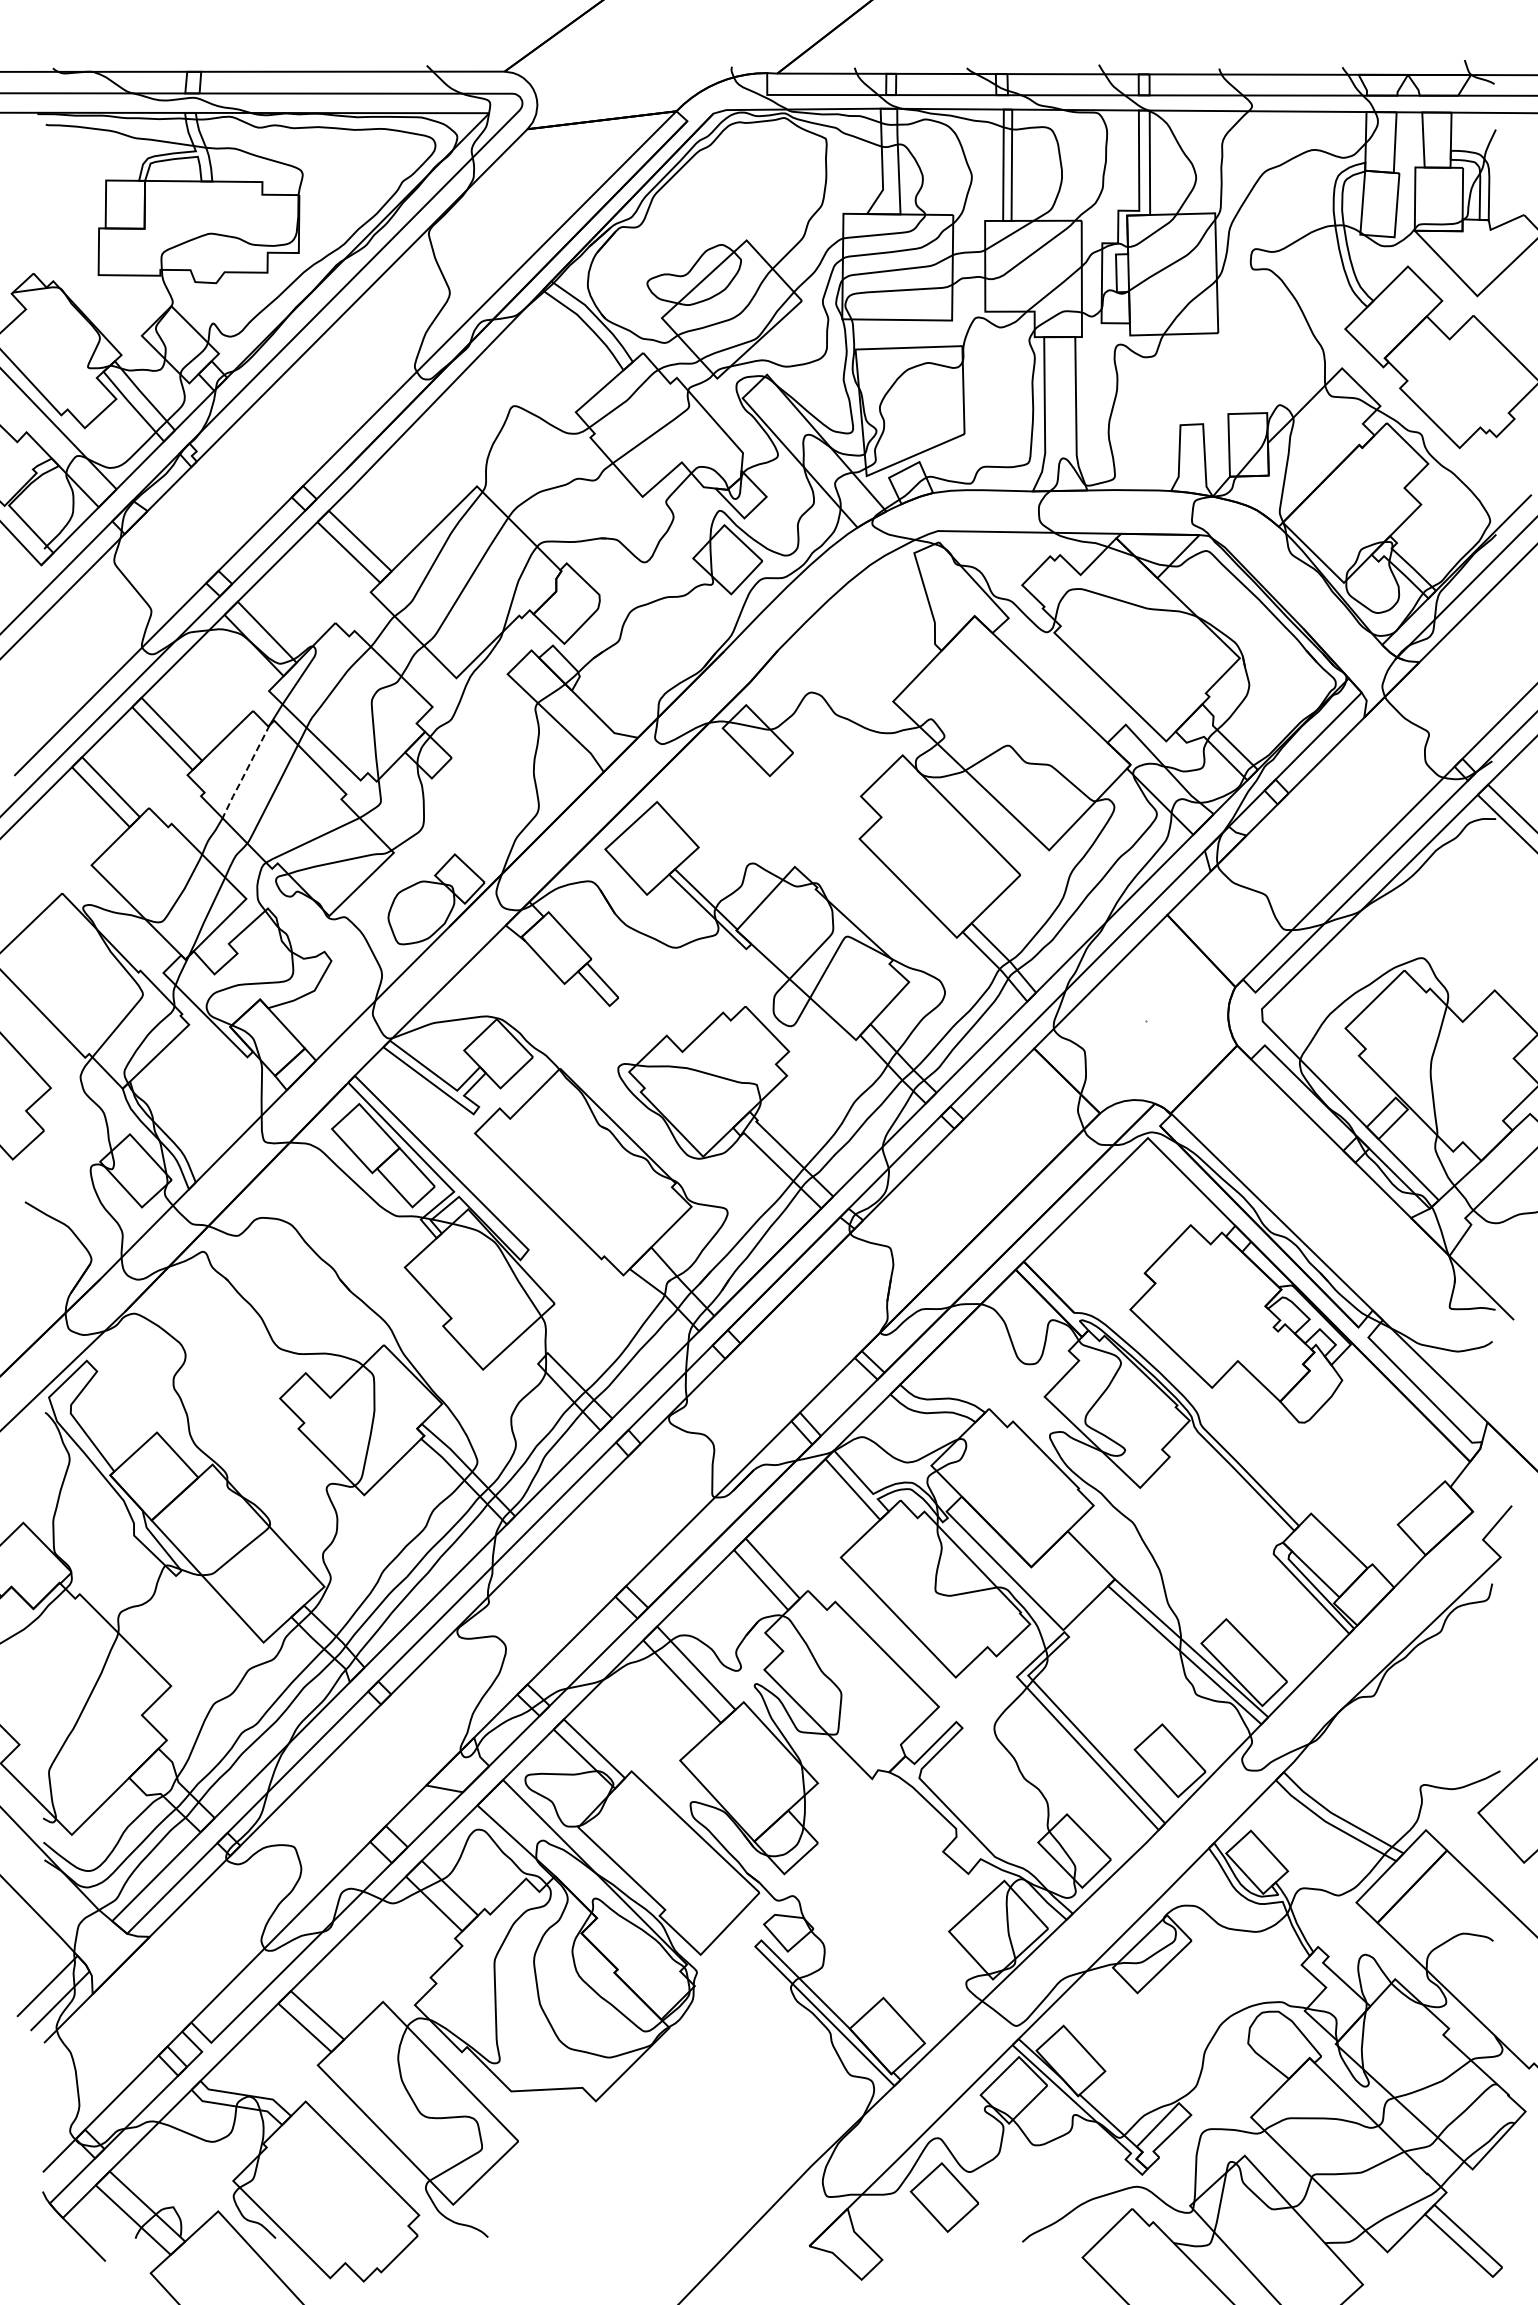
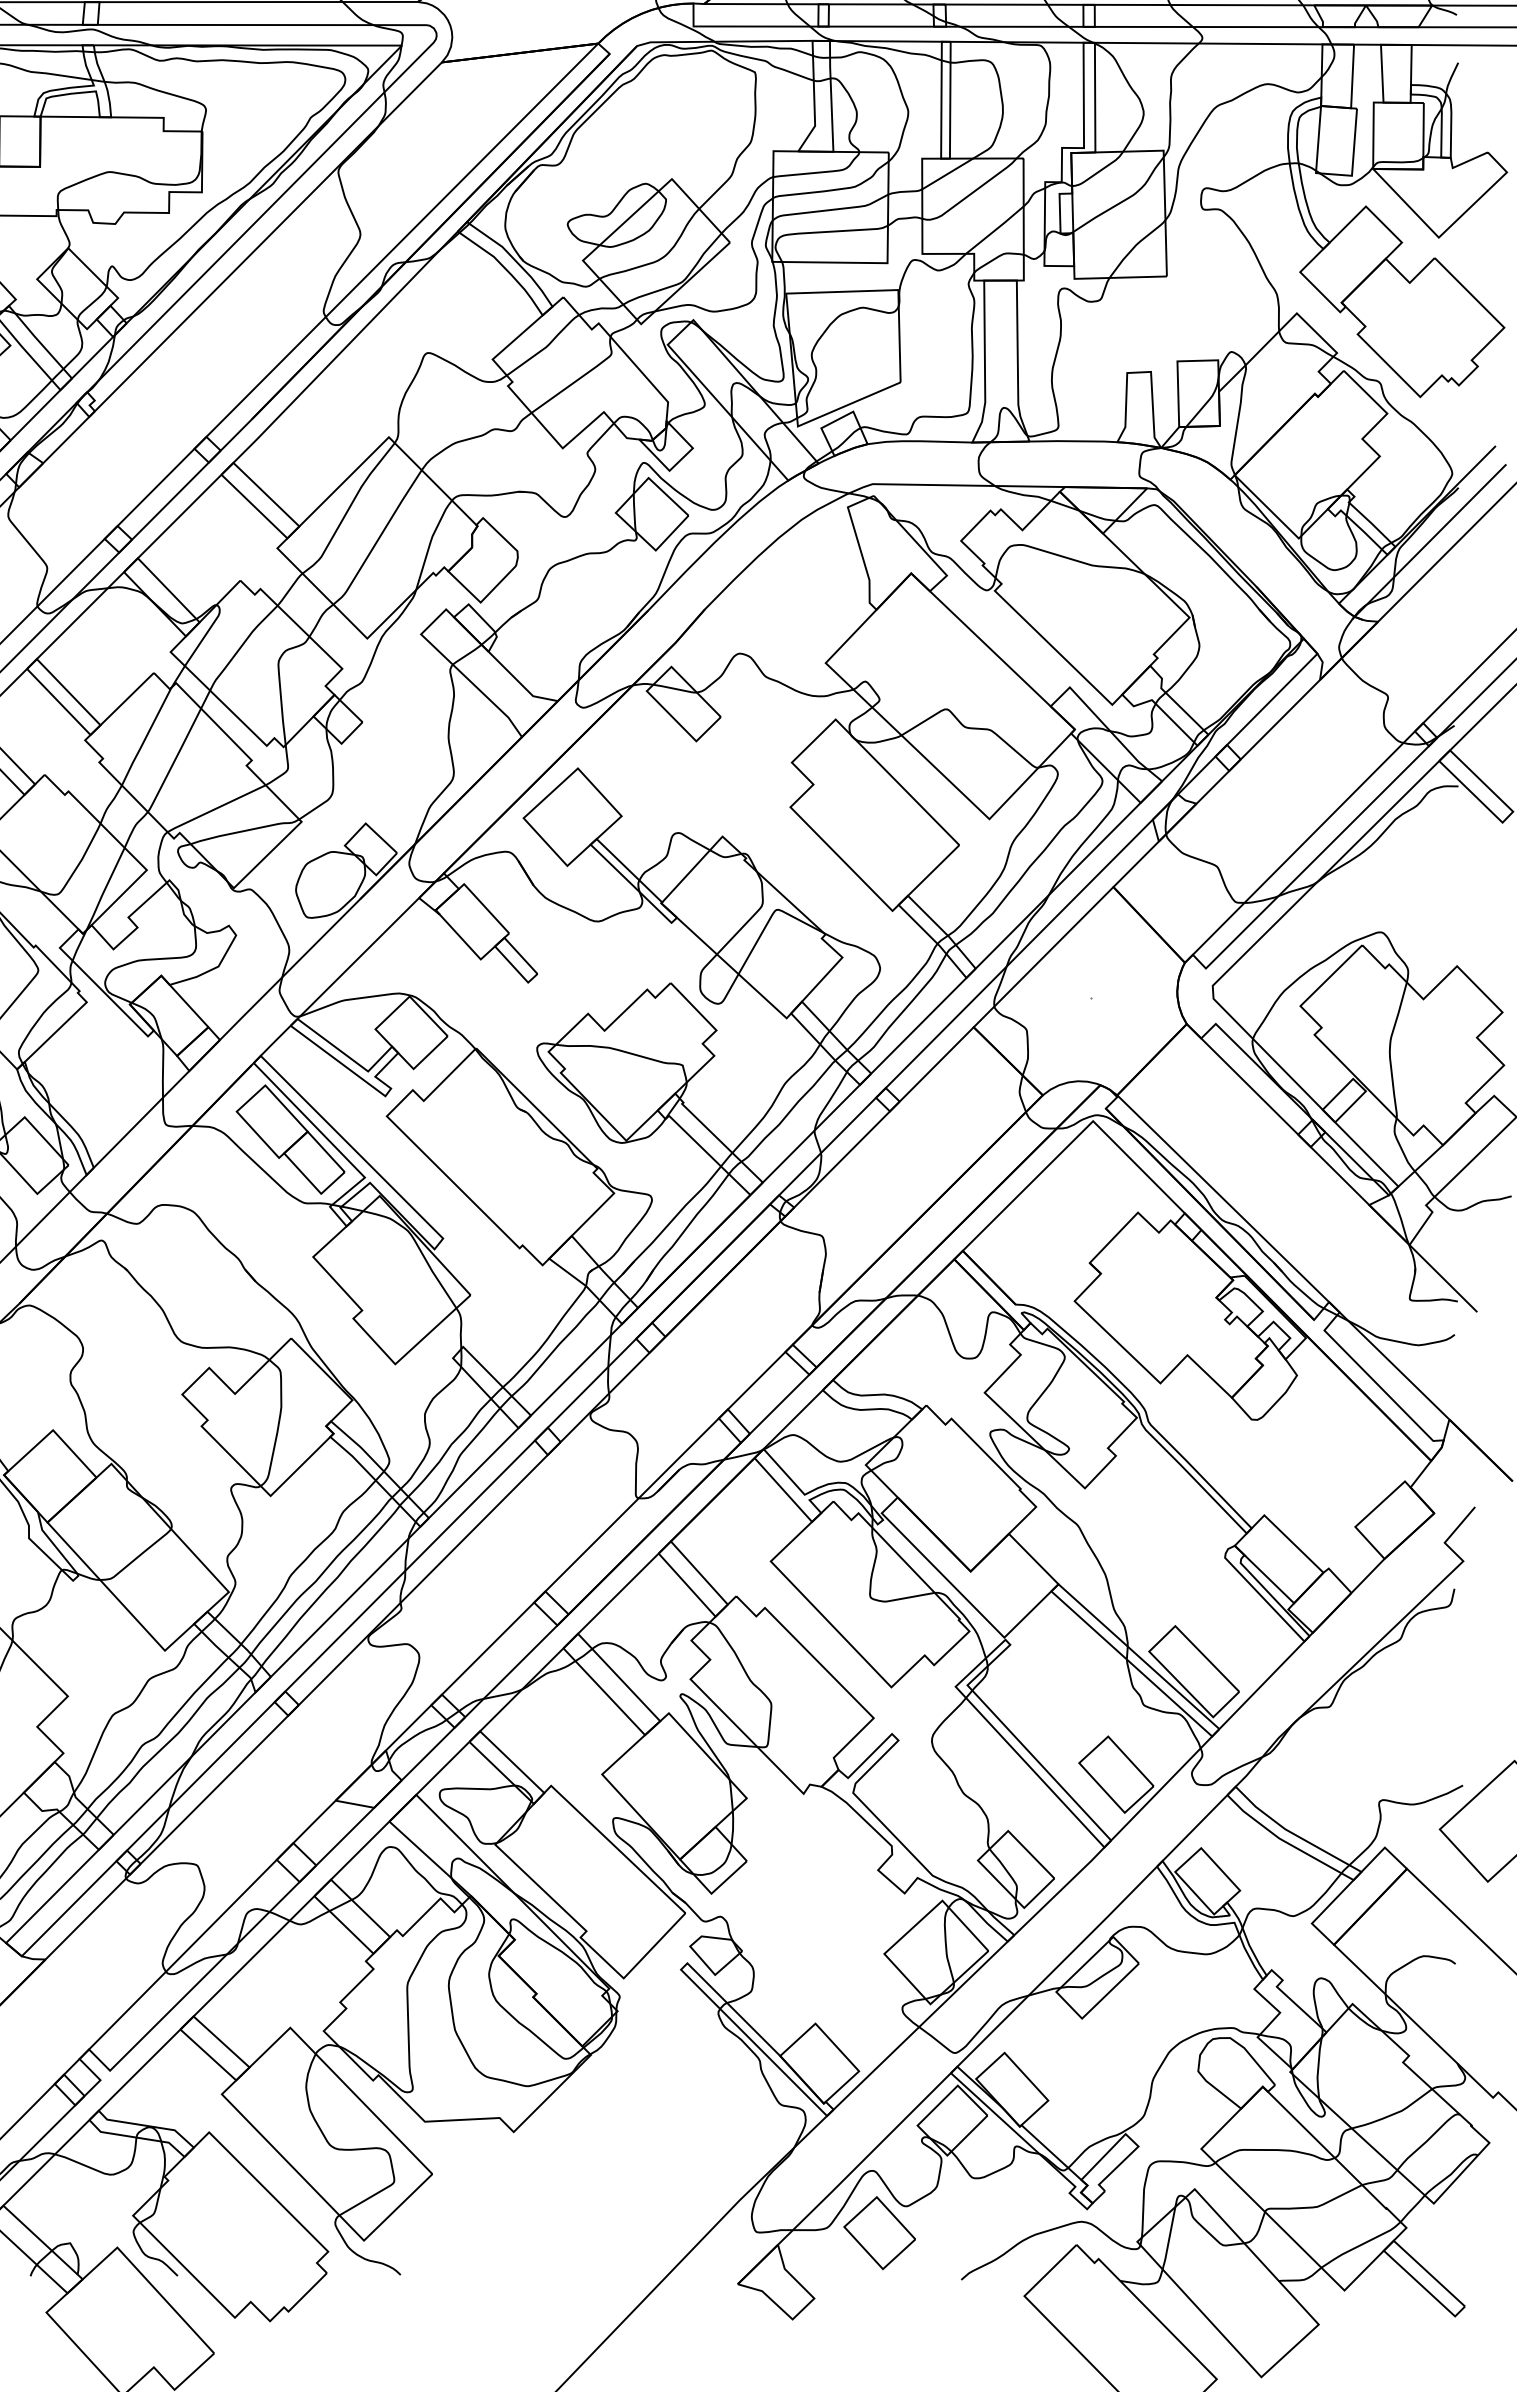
line: (245, 772) -> (145, 737), dashed -> solid

